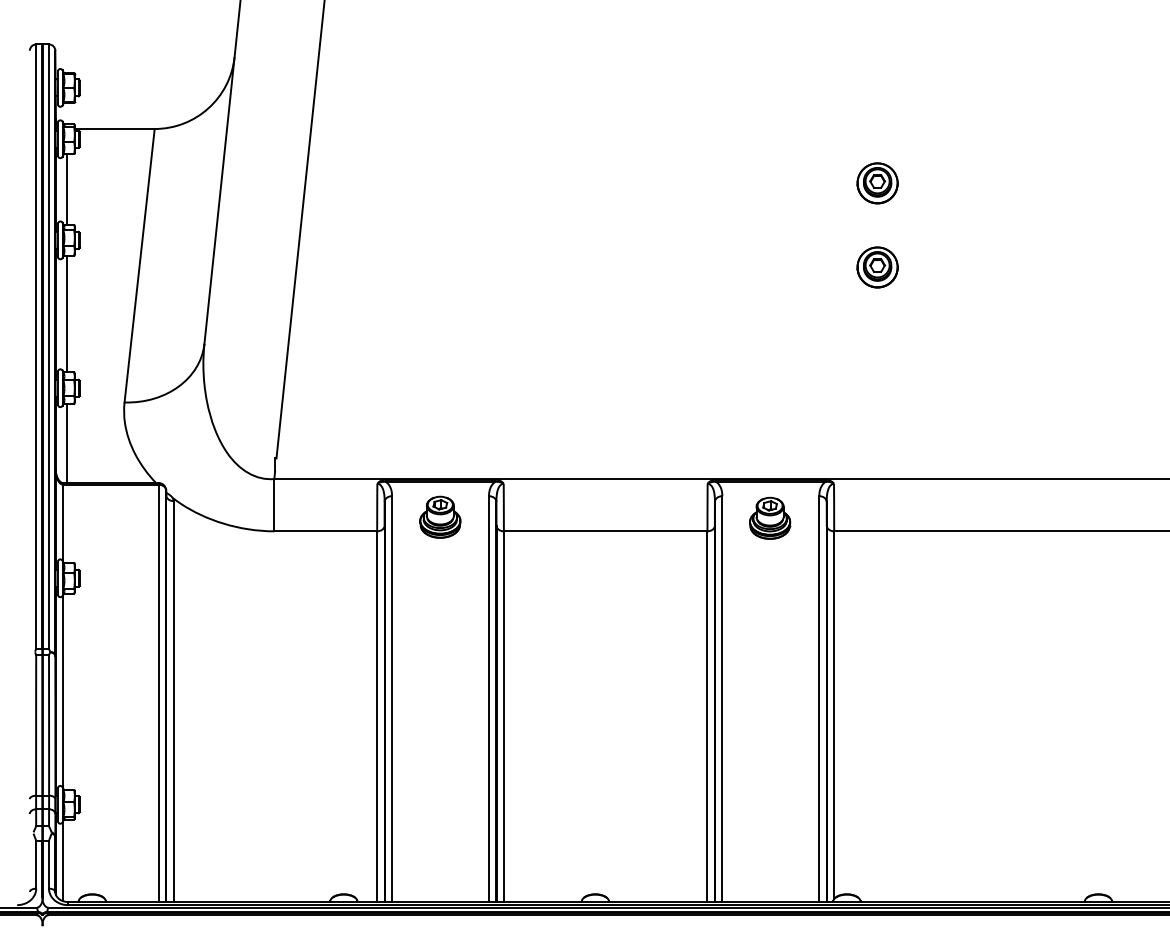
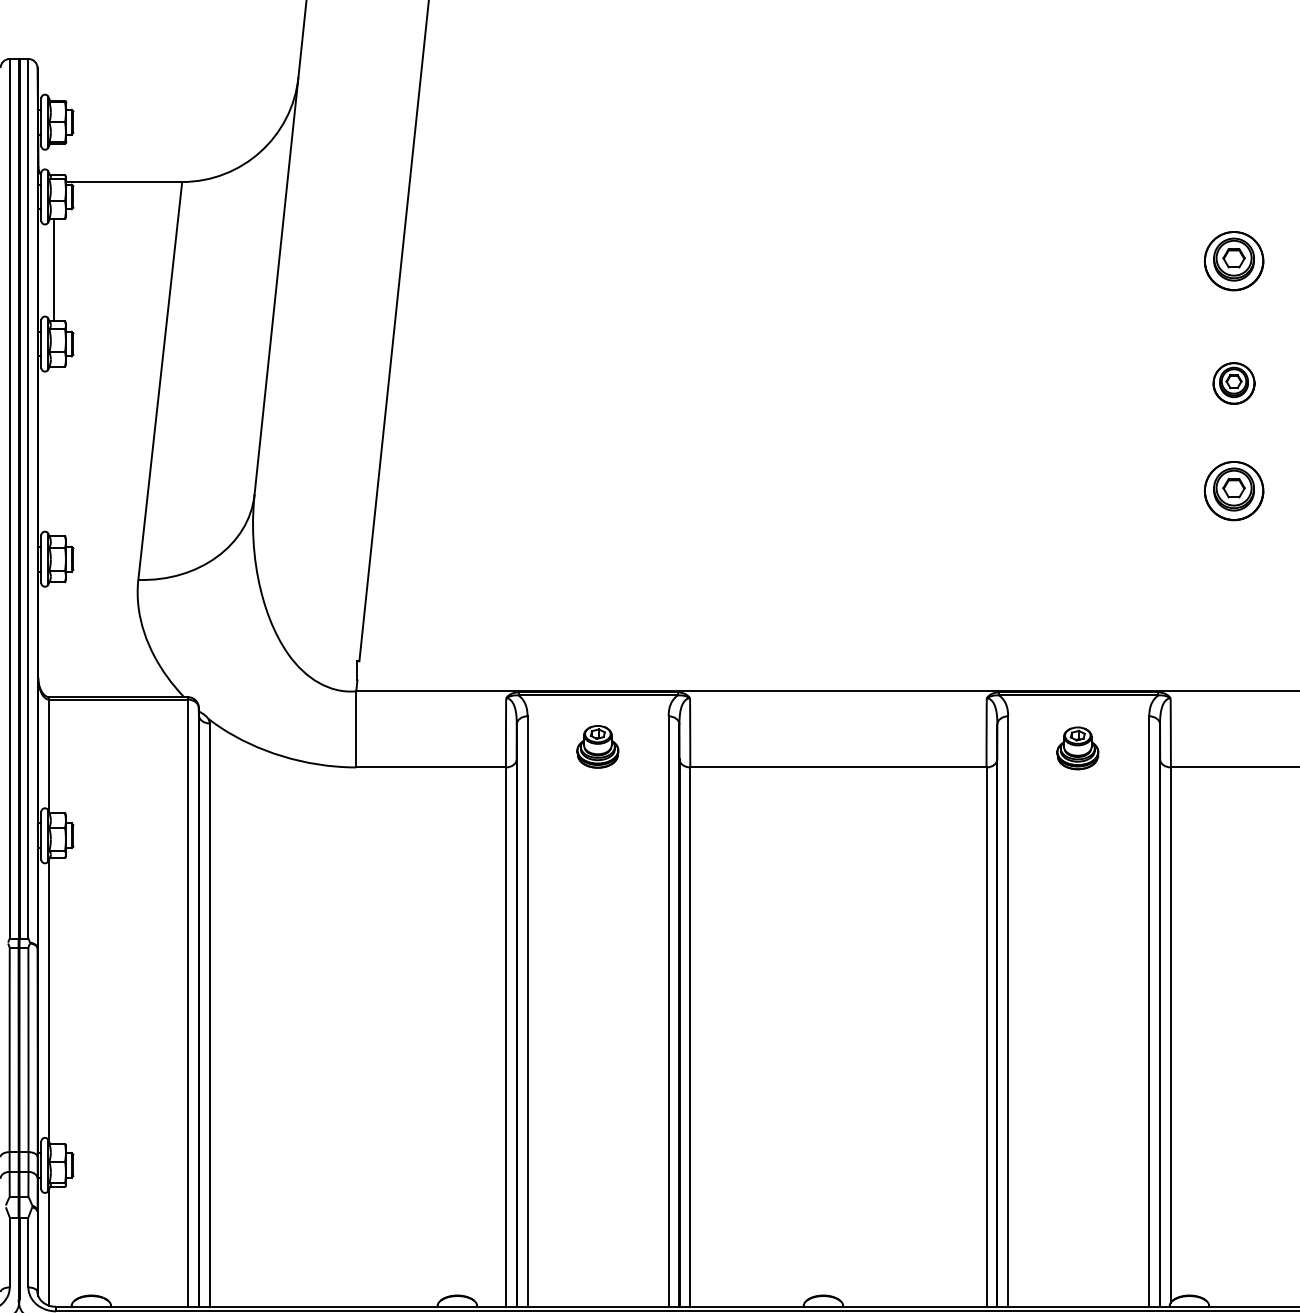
part: (877, 267) -> (1233, 383), size x0.7
line: (66, 314) -> (53, 451), removed
part: (877, 341) -> (1233, 491), added
line: (66, 443) -> (53, 639), removed
part: (440, 516) -> (598, 745), size x0.7
part: (770, 517) -> (1078, 747), size x0.7

